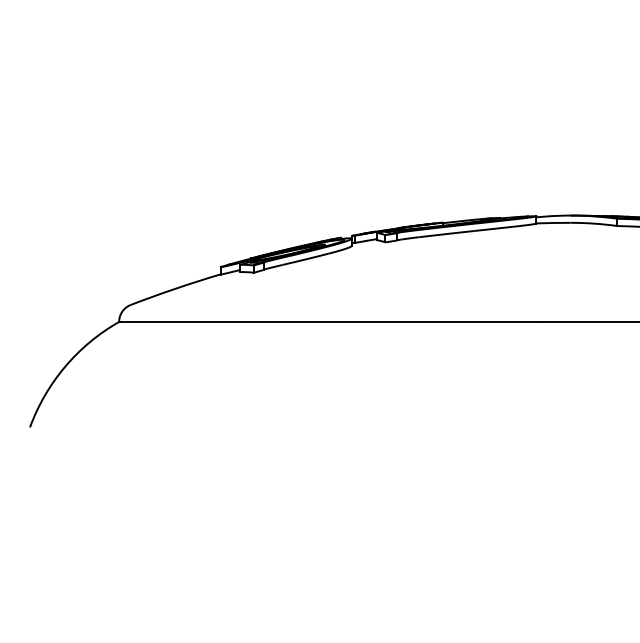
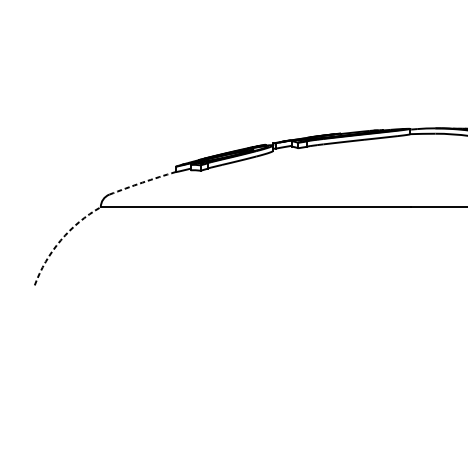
arc: (175, 288) -> (142, 182), solid -> dashed
arc: (65, 366) -> (61, 240), solid -> dashed

